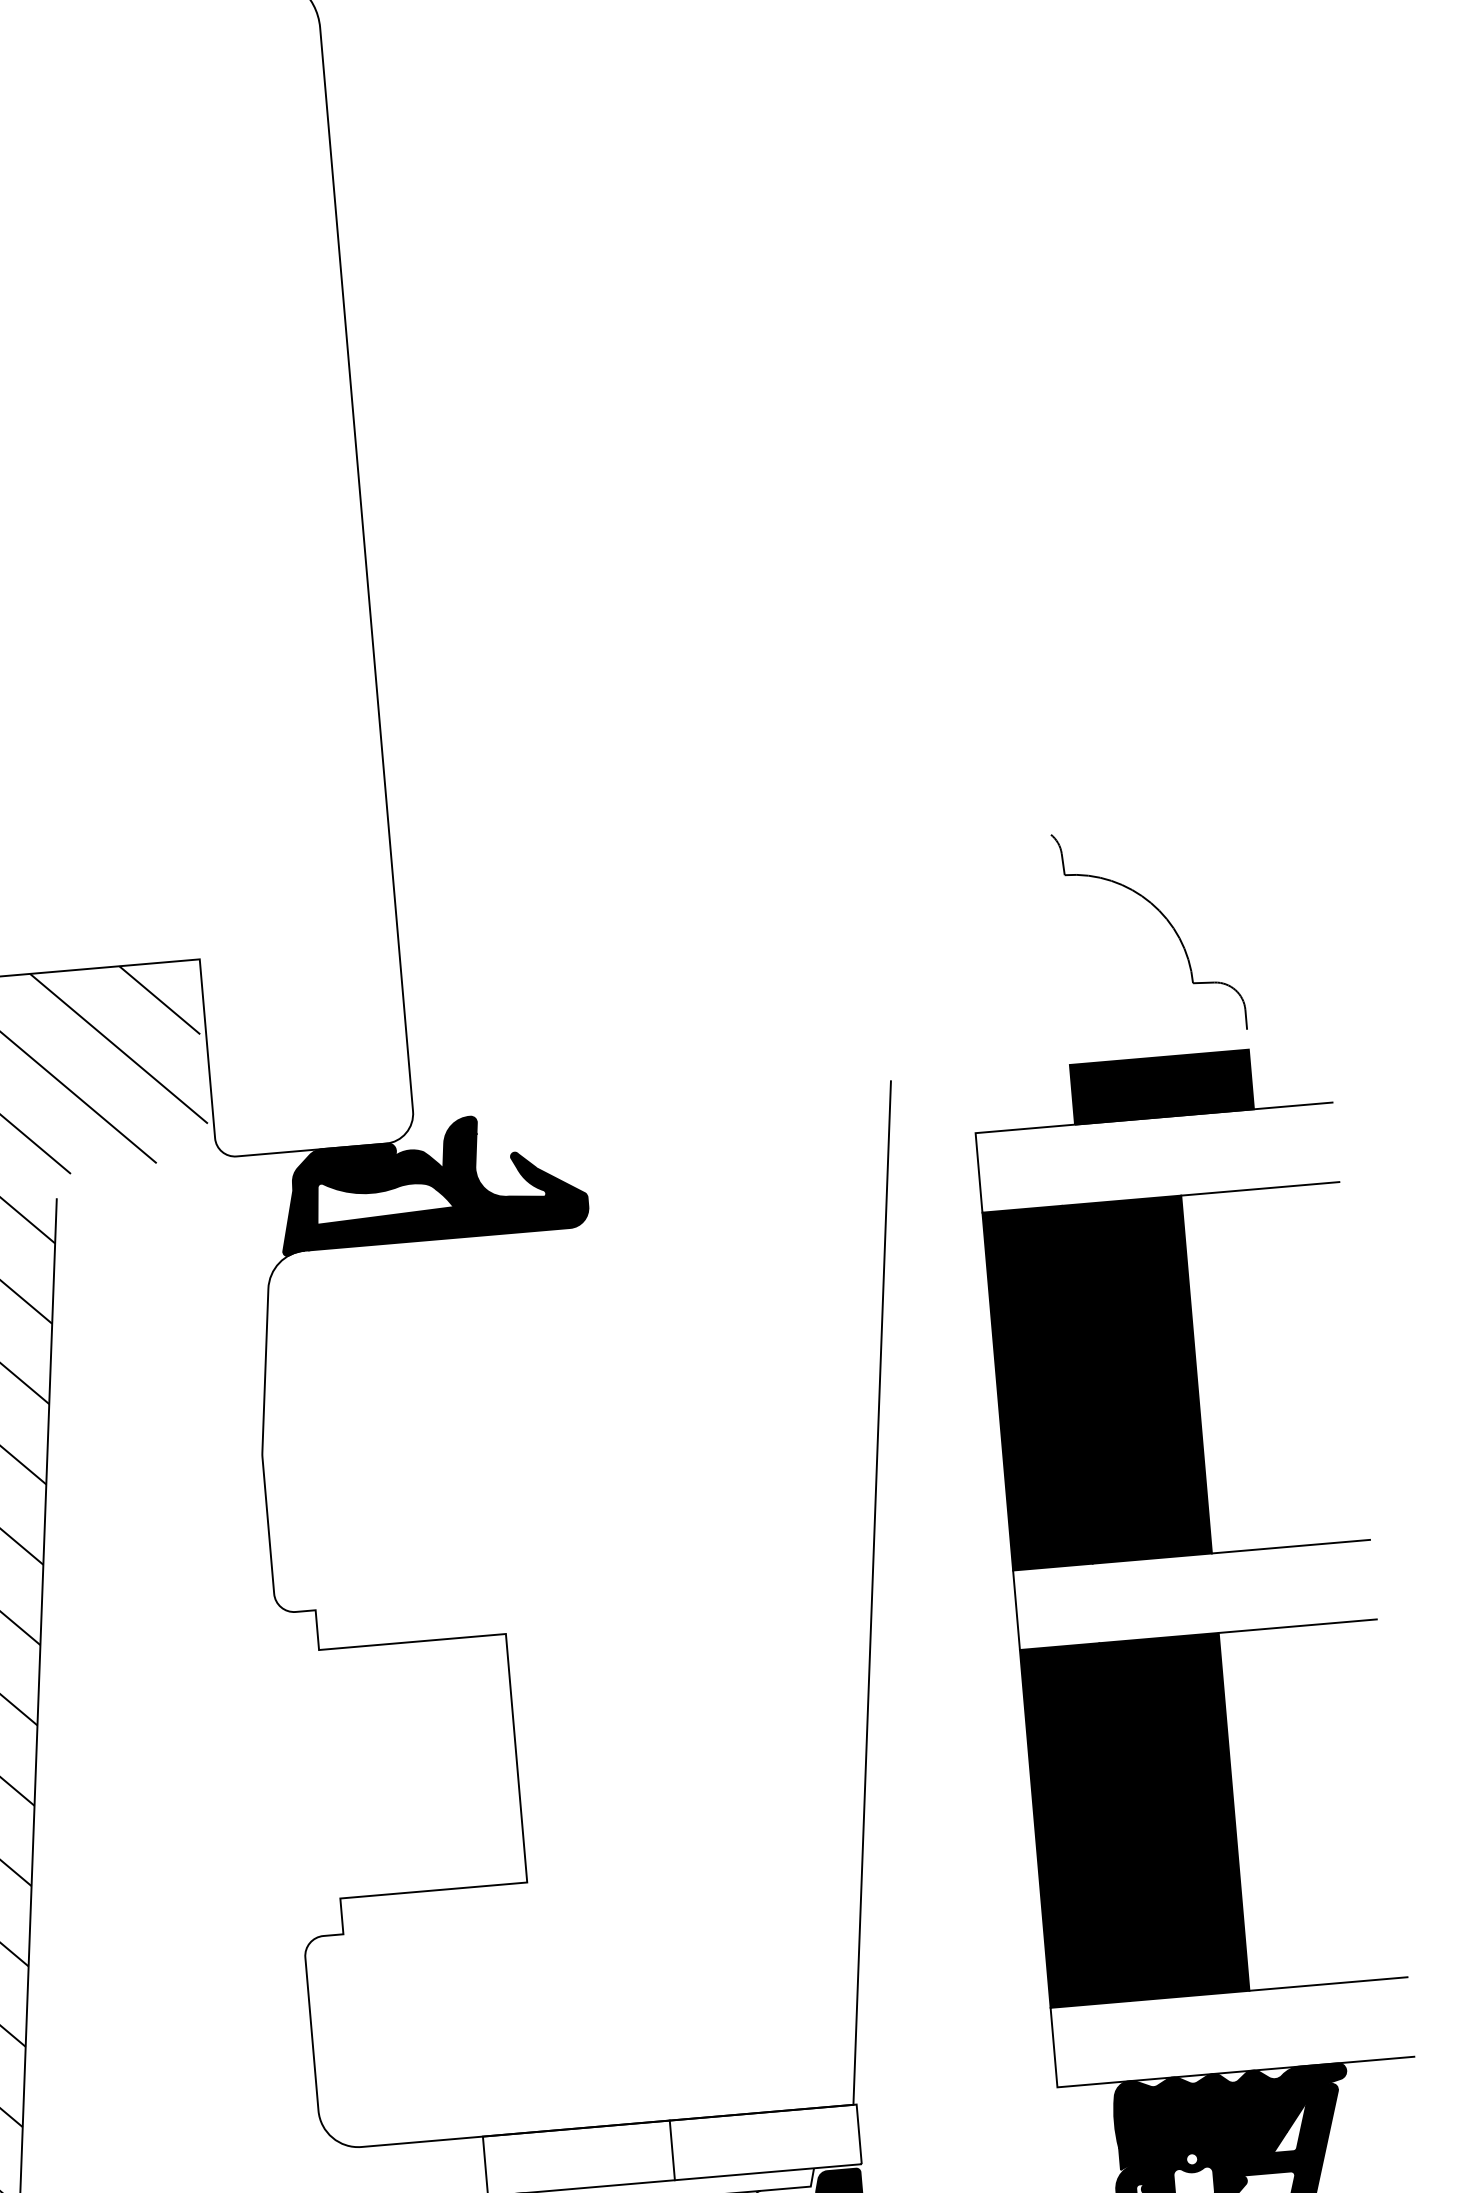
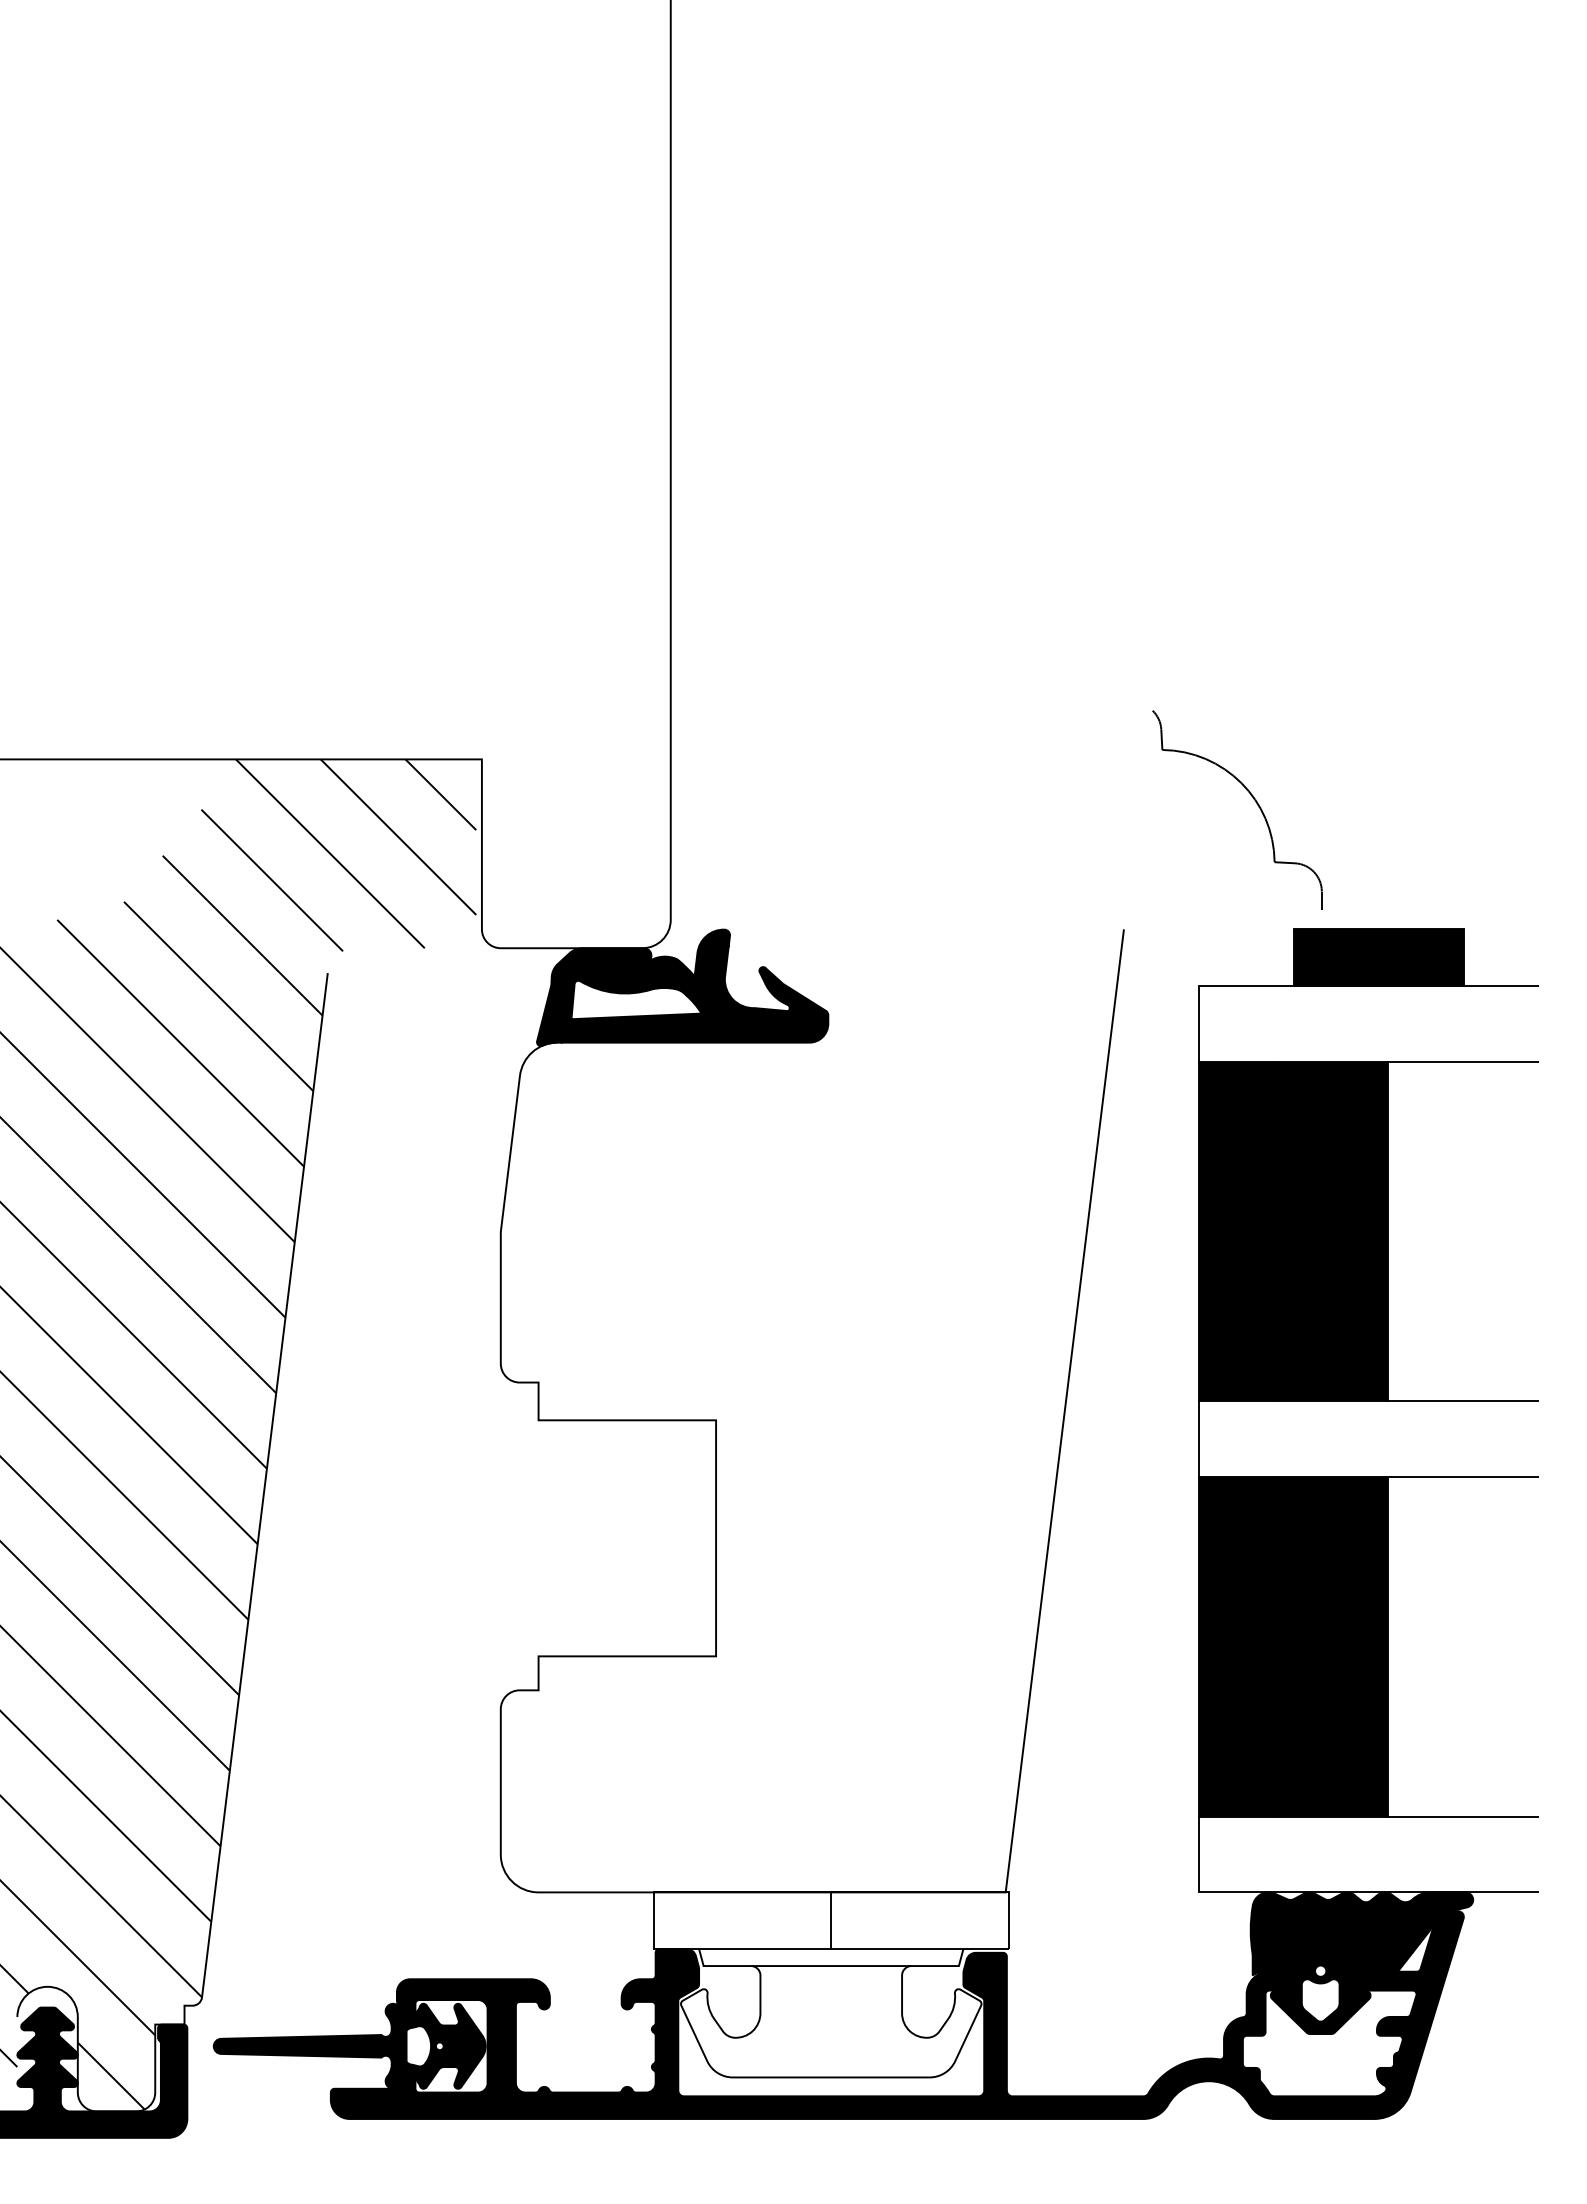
curve: (1165, 919) -> (1253, 799), moved

